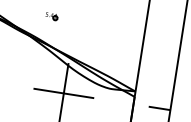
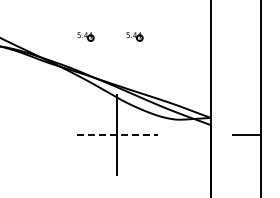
part: (88, 22) -> (134, 36), added
line: (63, 93) -> (117, 135), solid -> dashed

